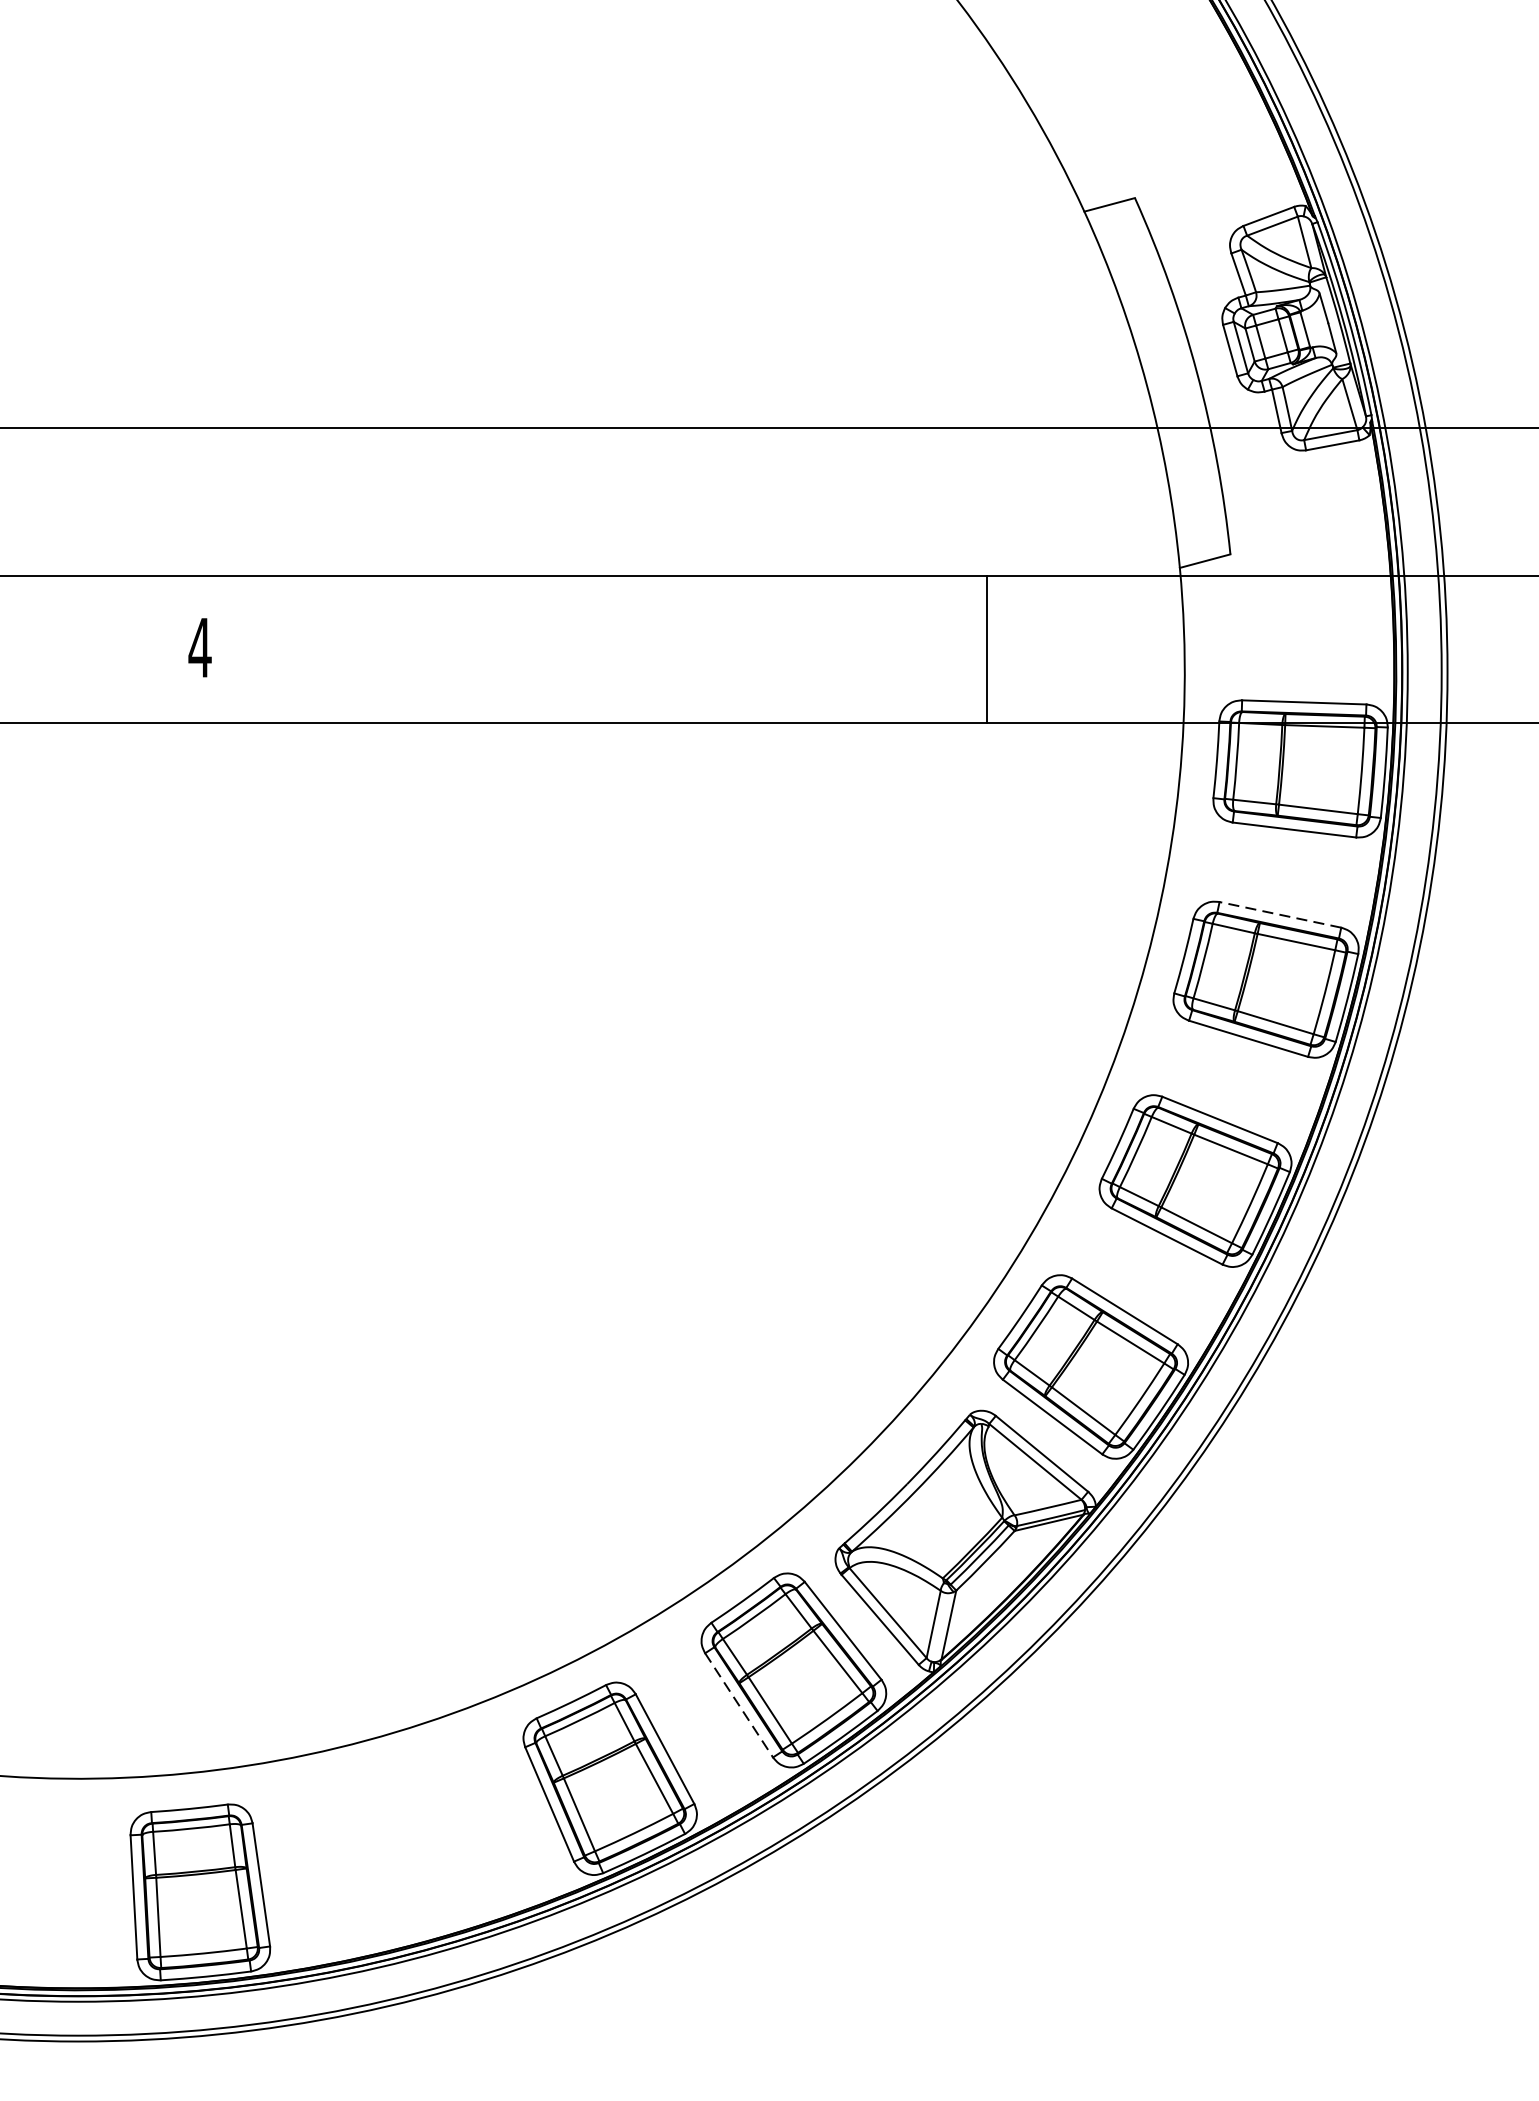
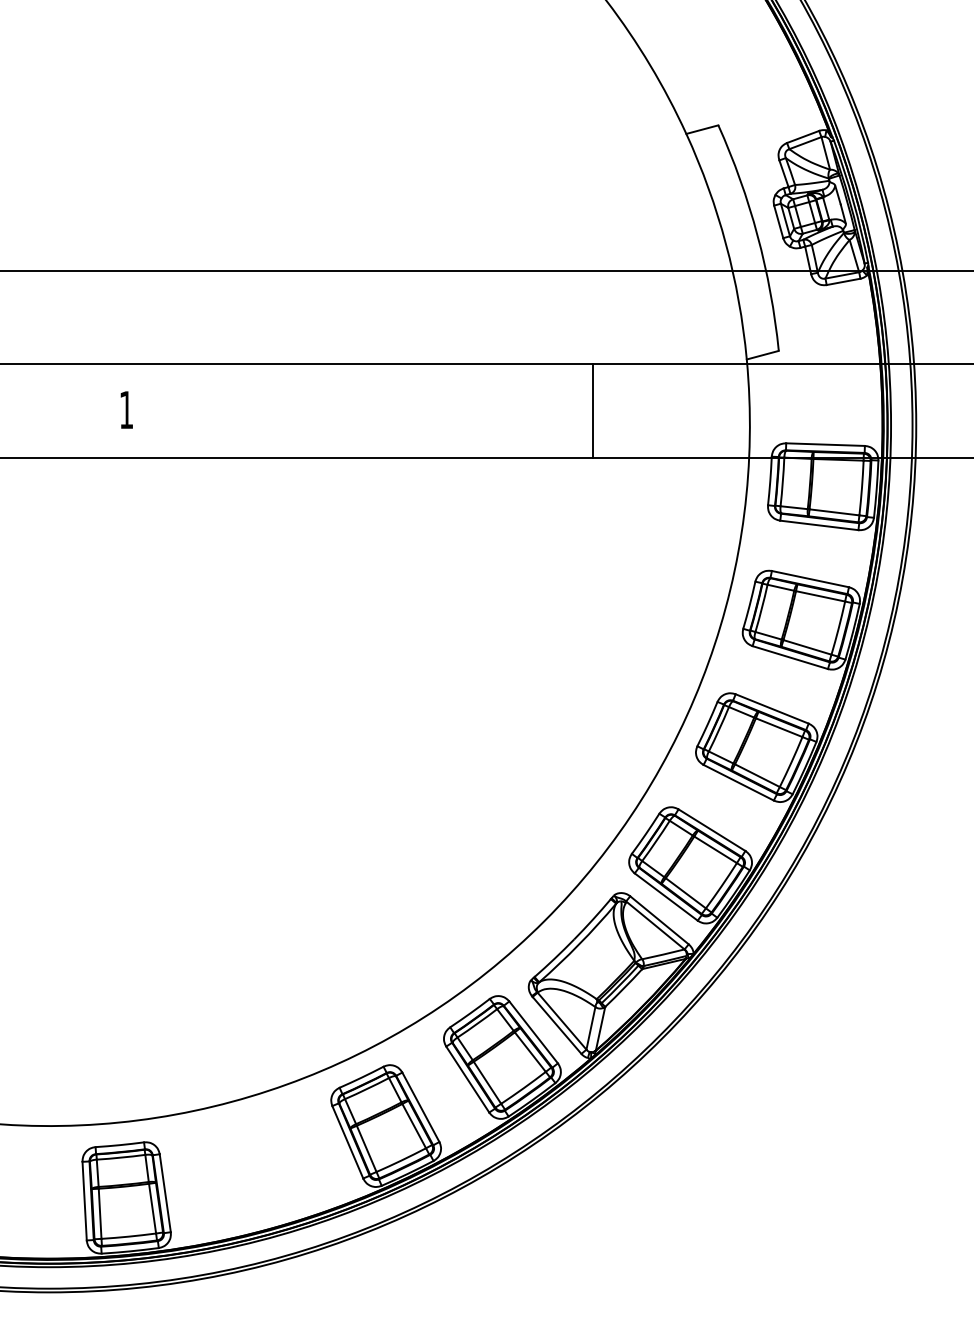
text: (200, 646) -> (126, 409), 4 -> 1
line: (986, 648) -> (592, 410), moved
line: (1278, 915) -> (809, 579), dashed -> solid
line: (740, 1705) -> (468, 1079), dashed -> solid

